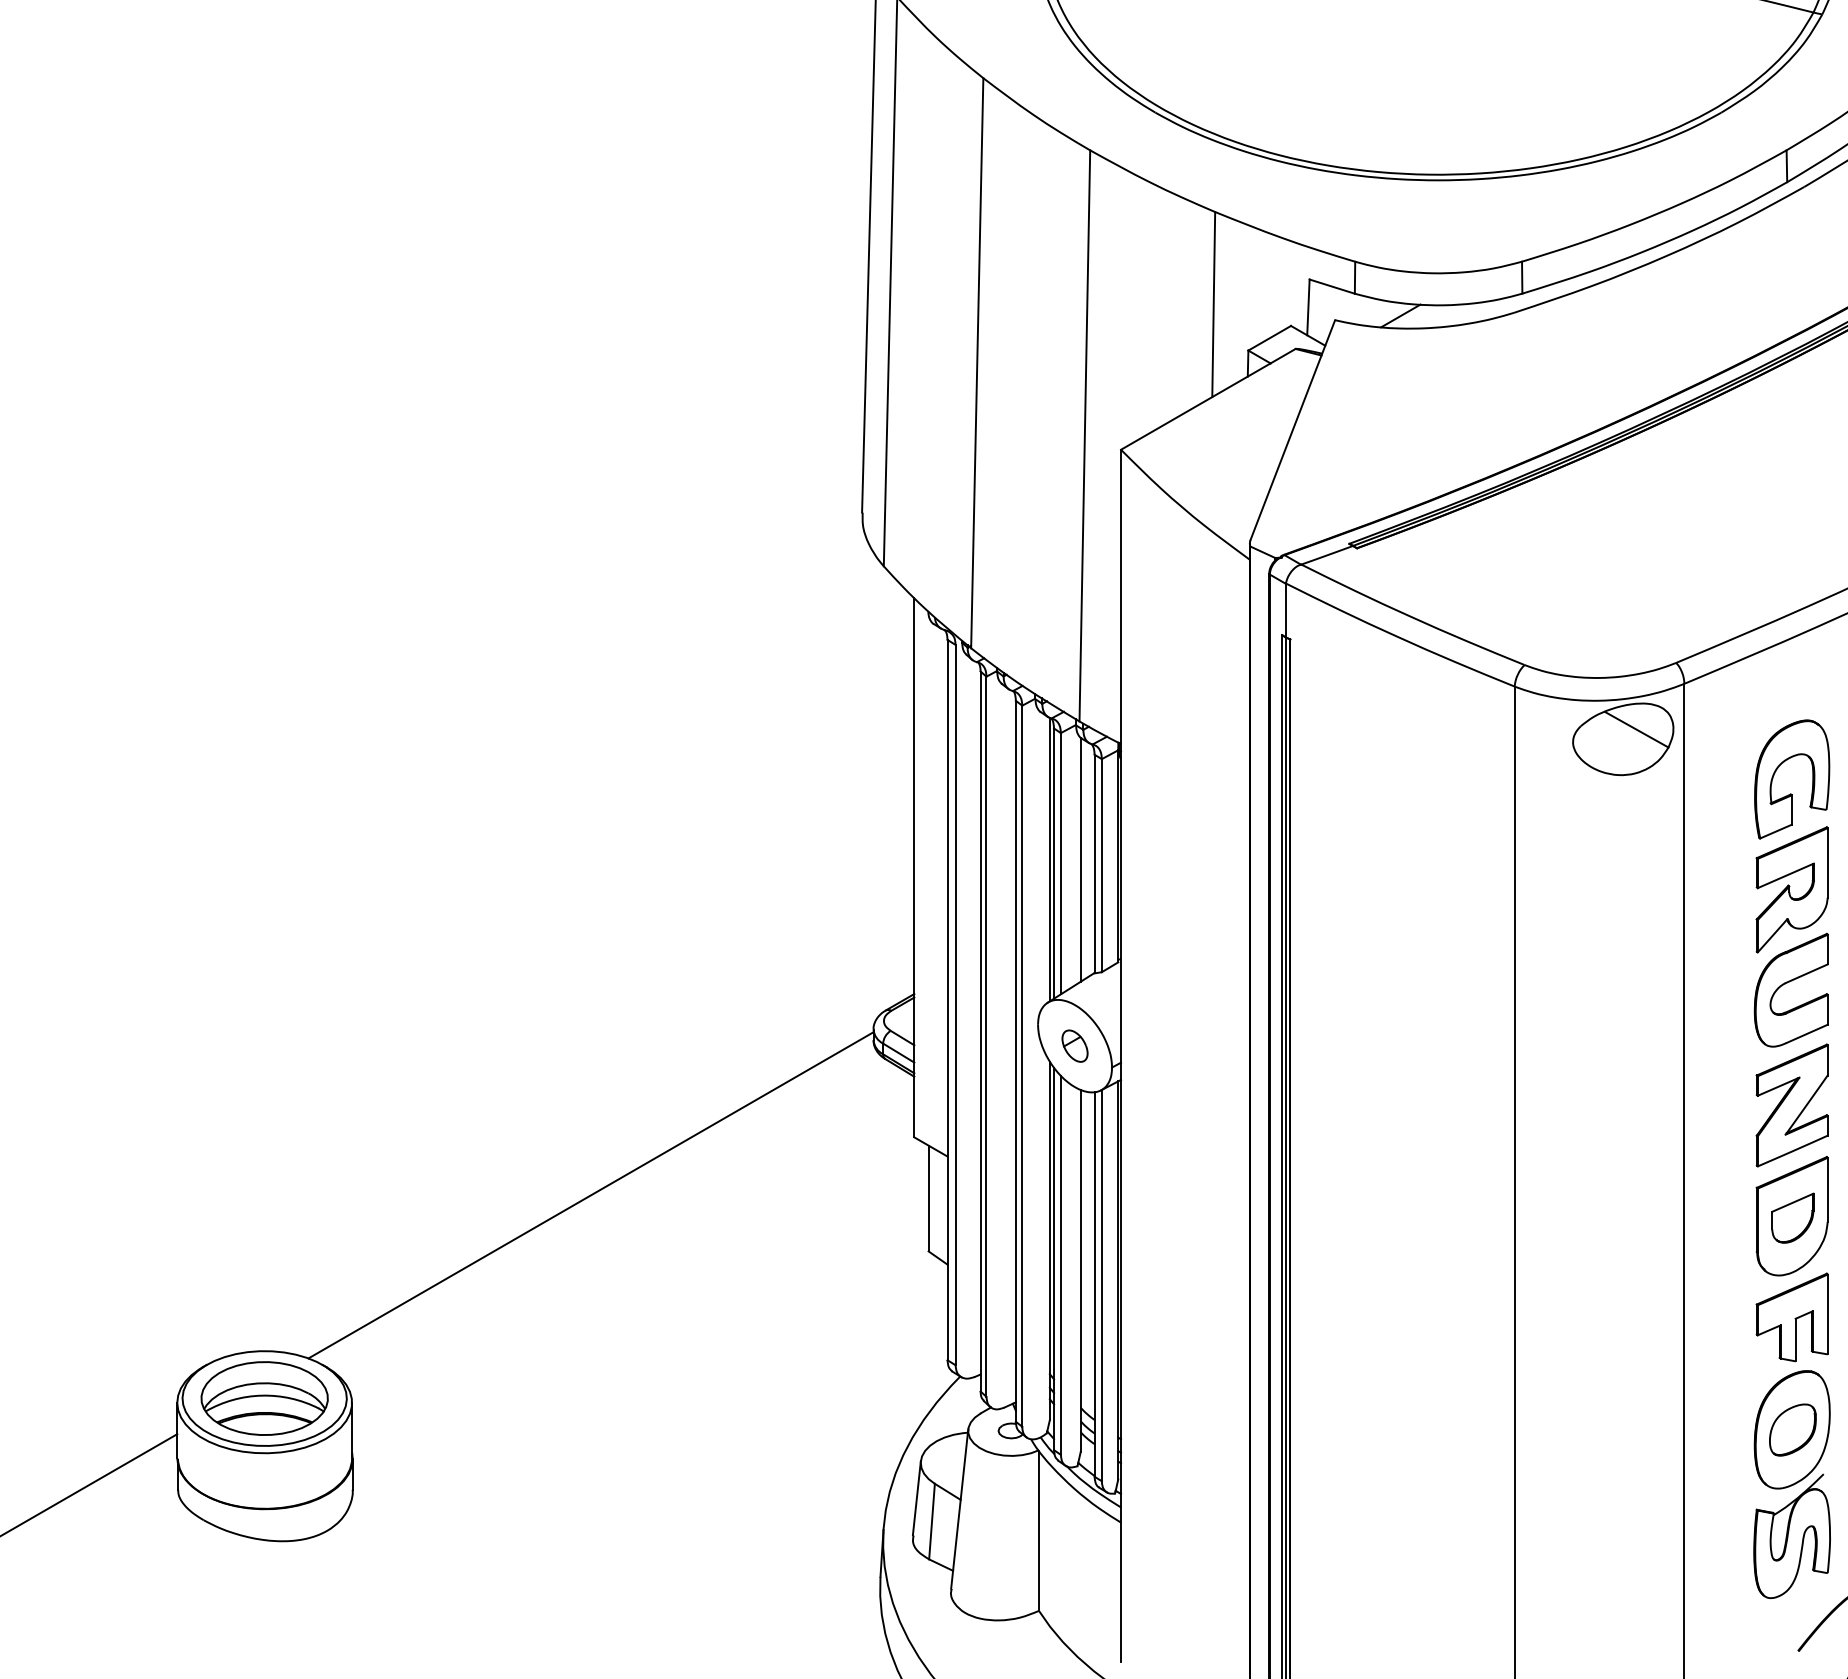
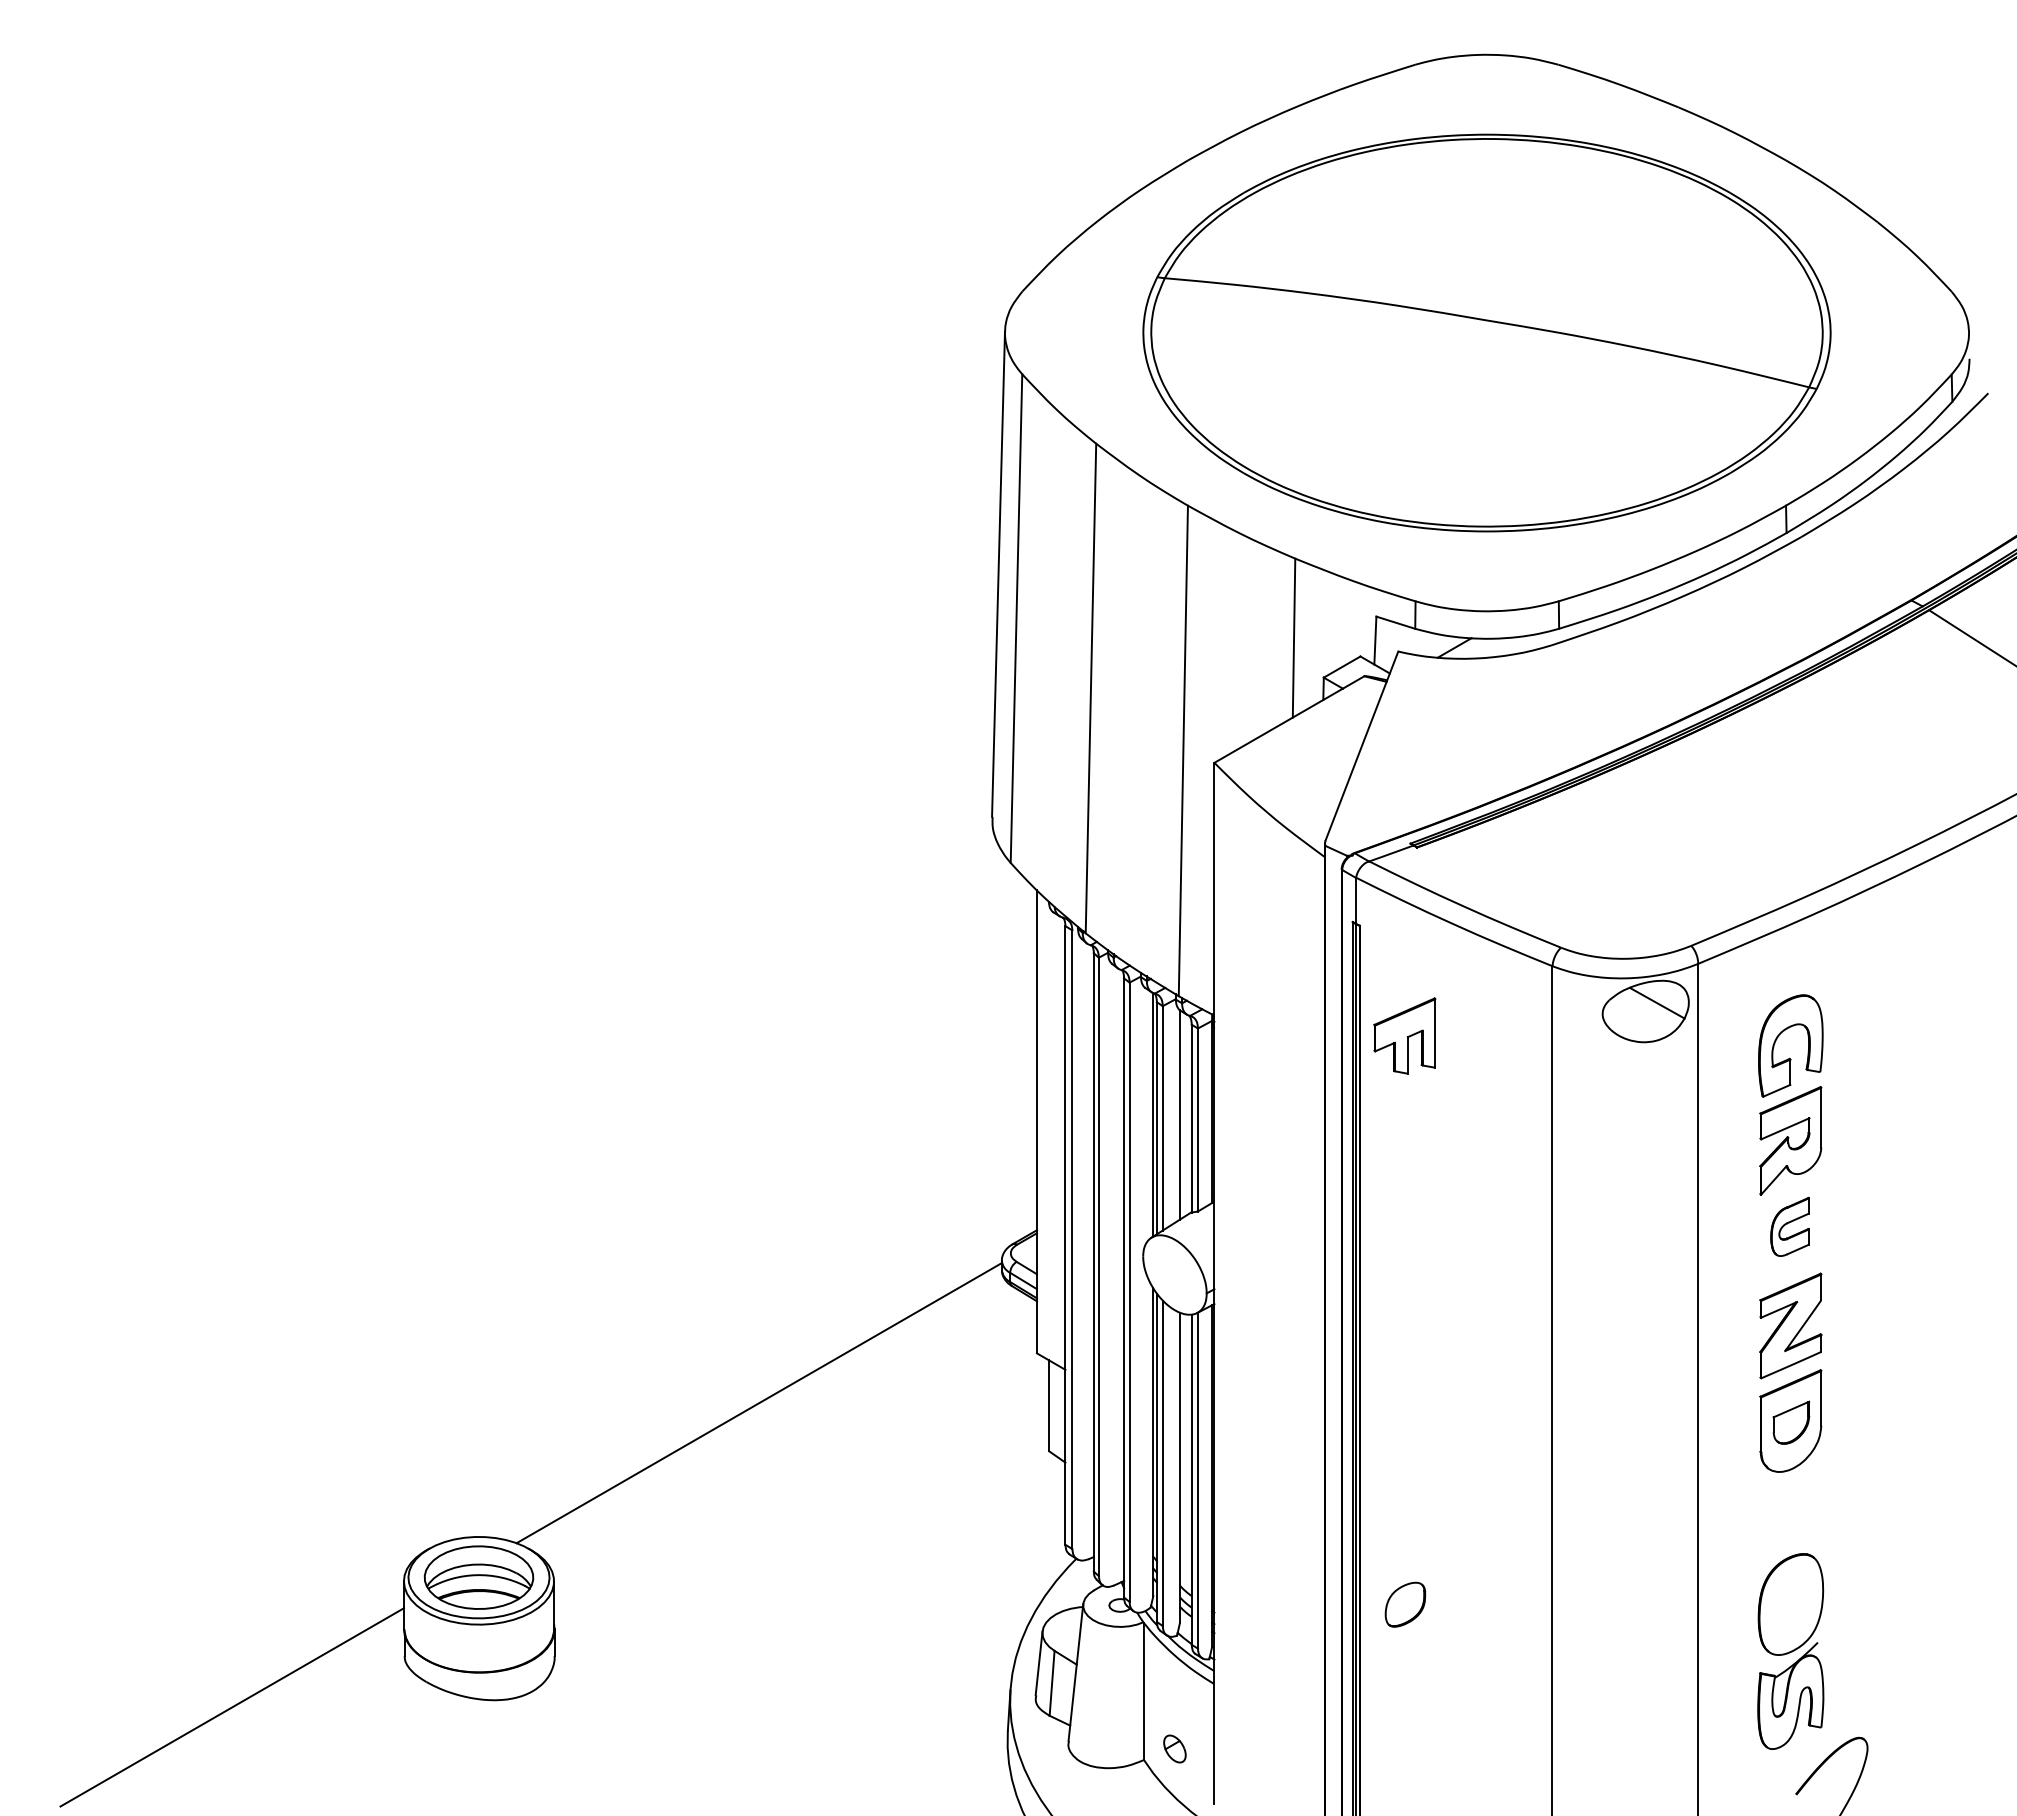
part: (1790, 989) -> (1789, 1226), size x0.6
part: (1074, 1045) -> (1174, 1748), moved
part: (1791, 1316) -> (1404, 1035), moved
part: (1792, 1429) -> (1405, 1604), moved

